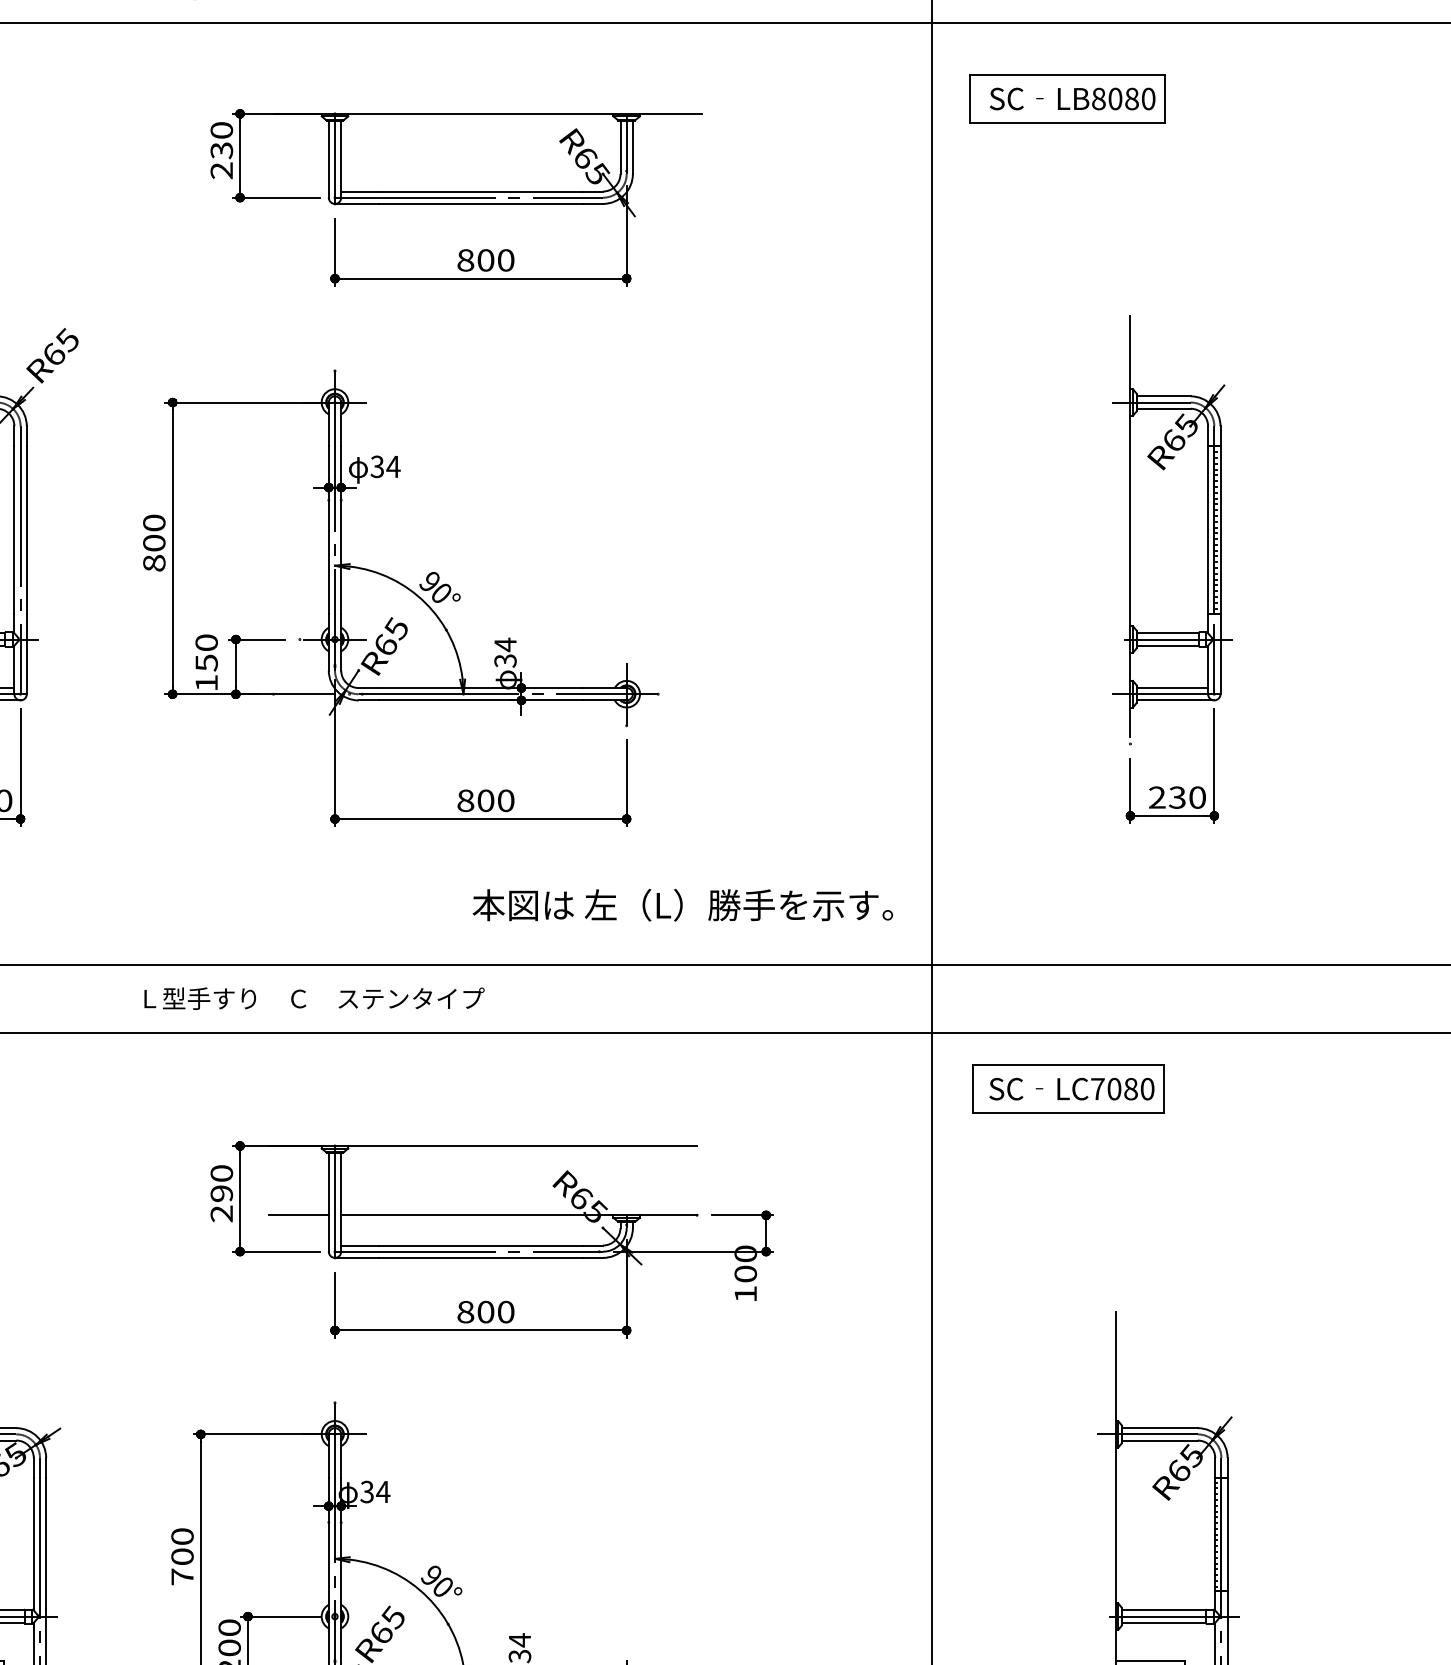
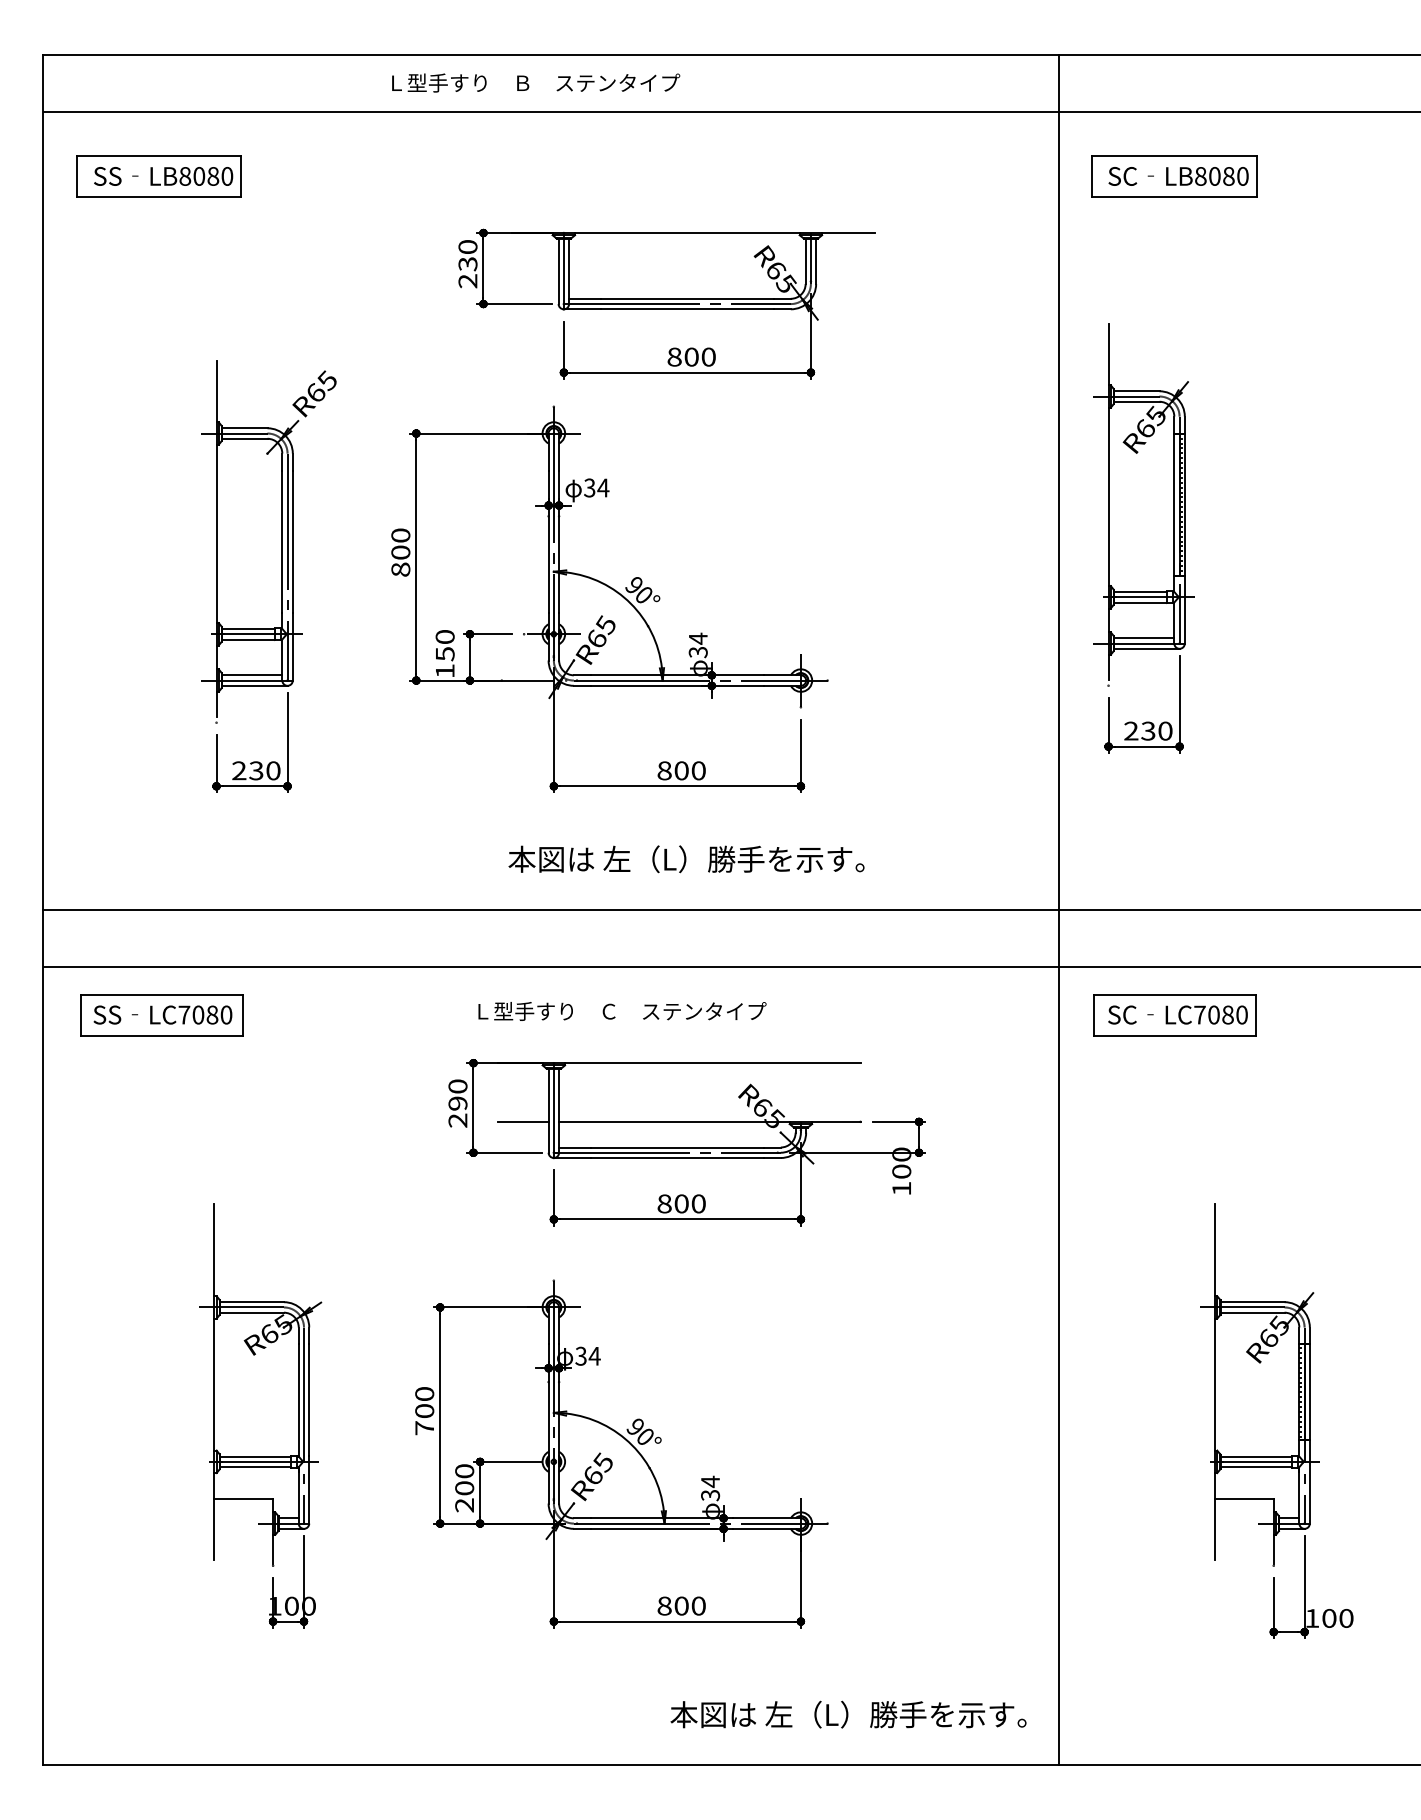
part: (456, 197) -> (666, 303), moved
part: (1171, 570) -> (1143, 538), moved
text: (682, 905) -> (686, 859), moved
text: (314, 998) -> (622, 1011), moved

